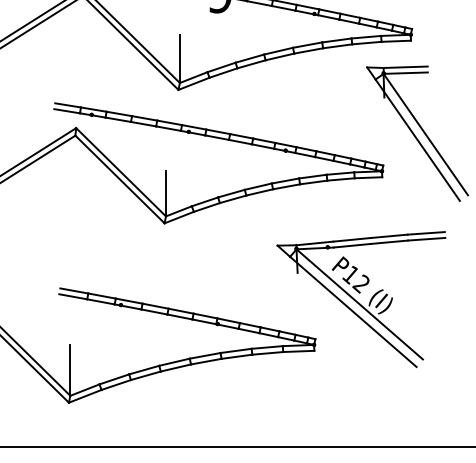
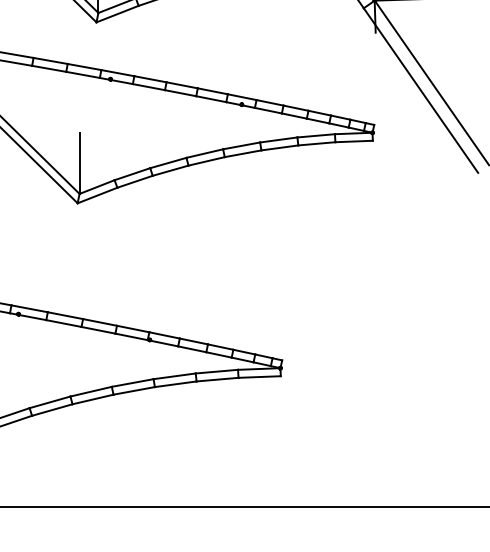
part: (361, 299) -> (344, 306), removed

